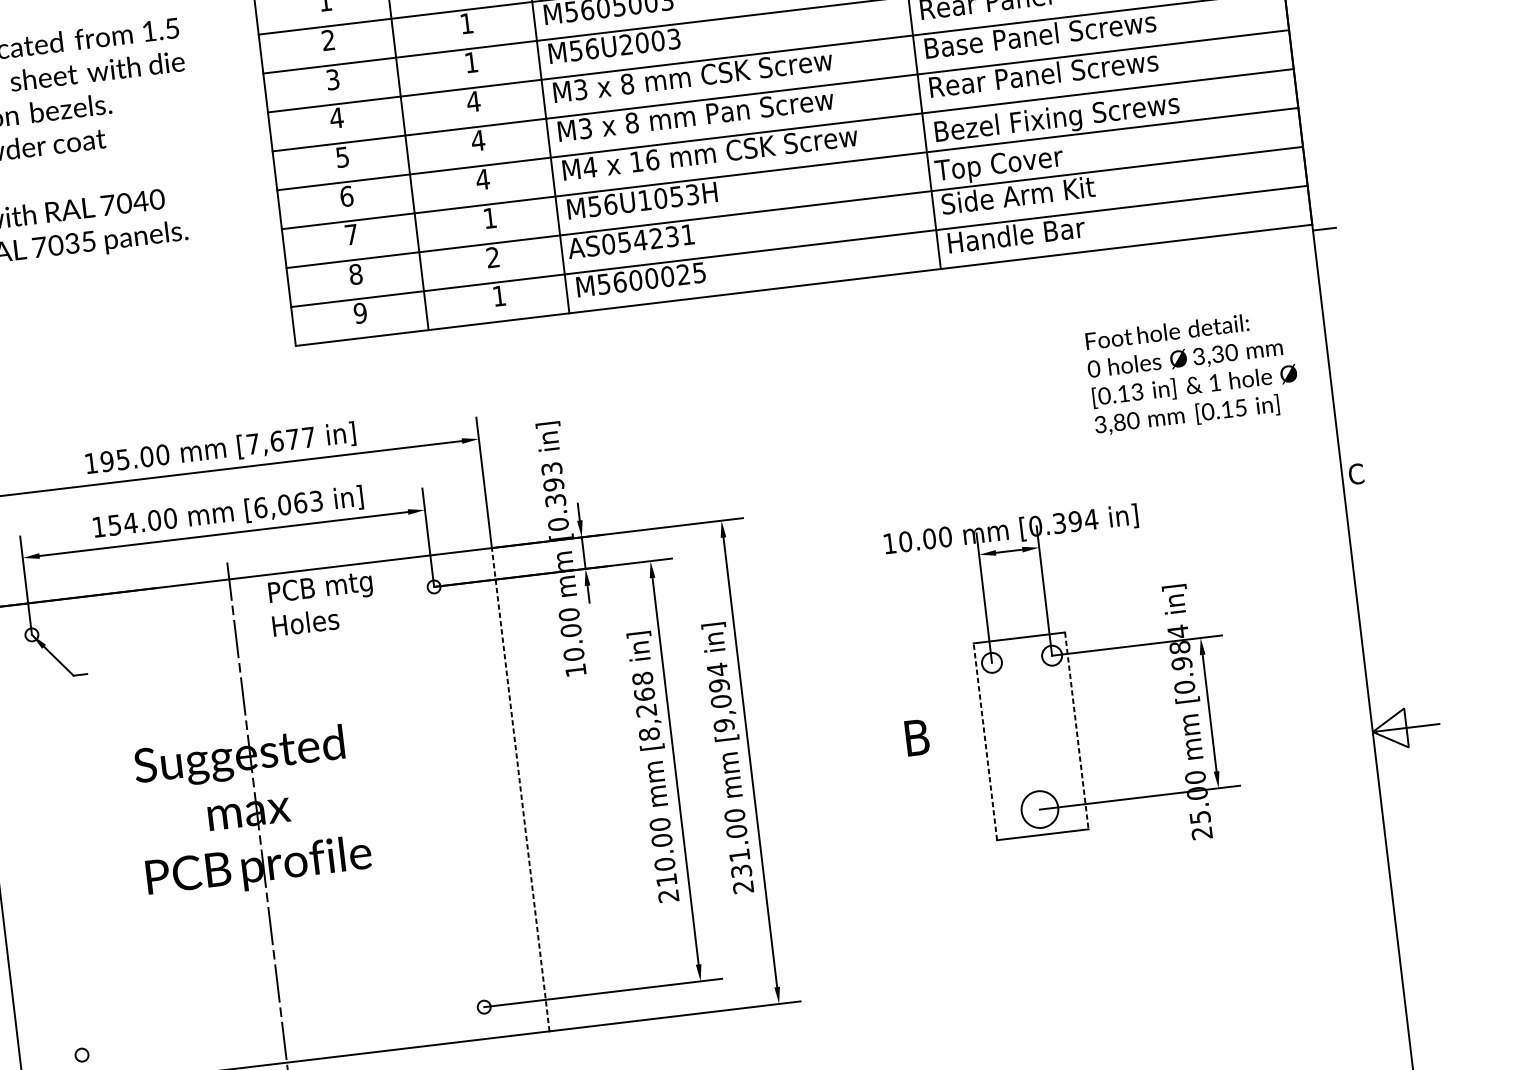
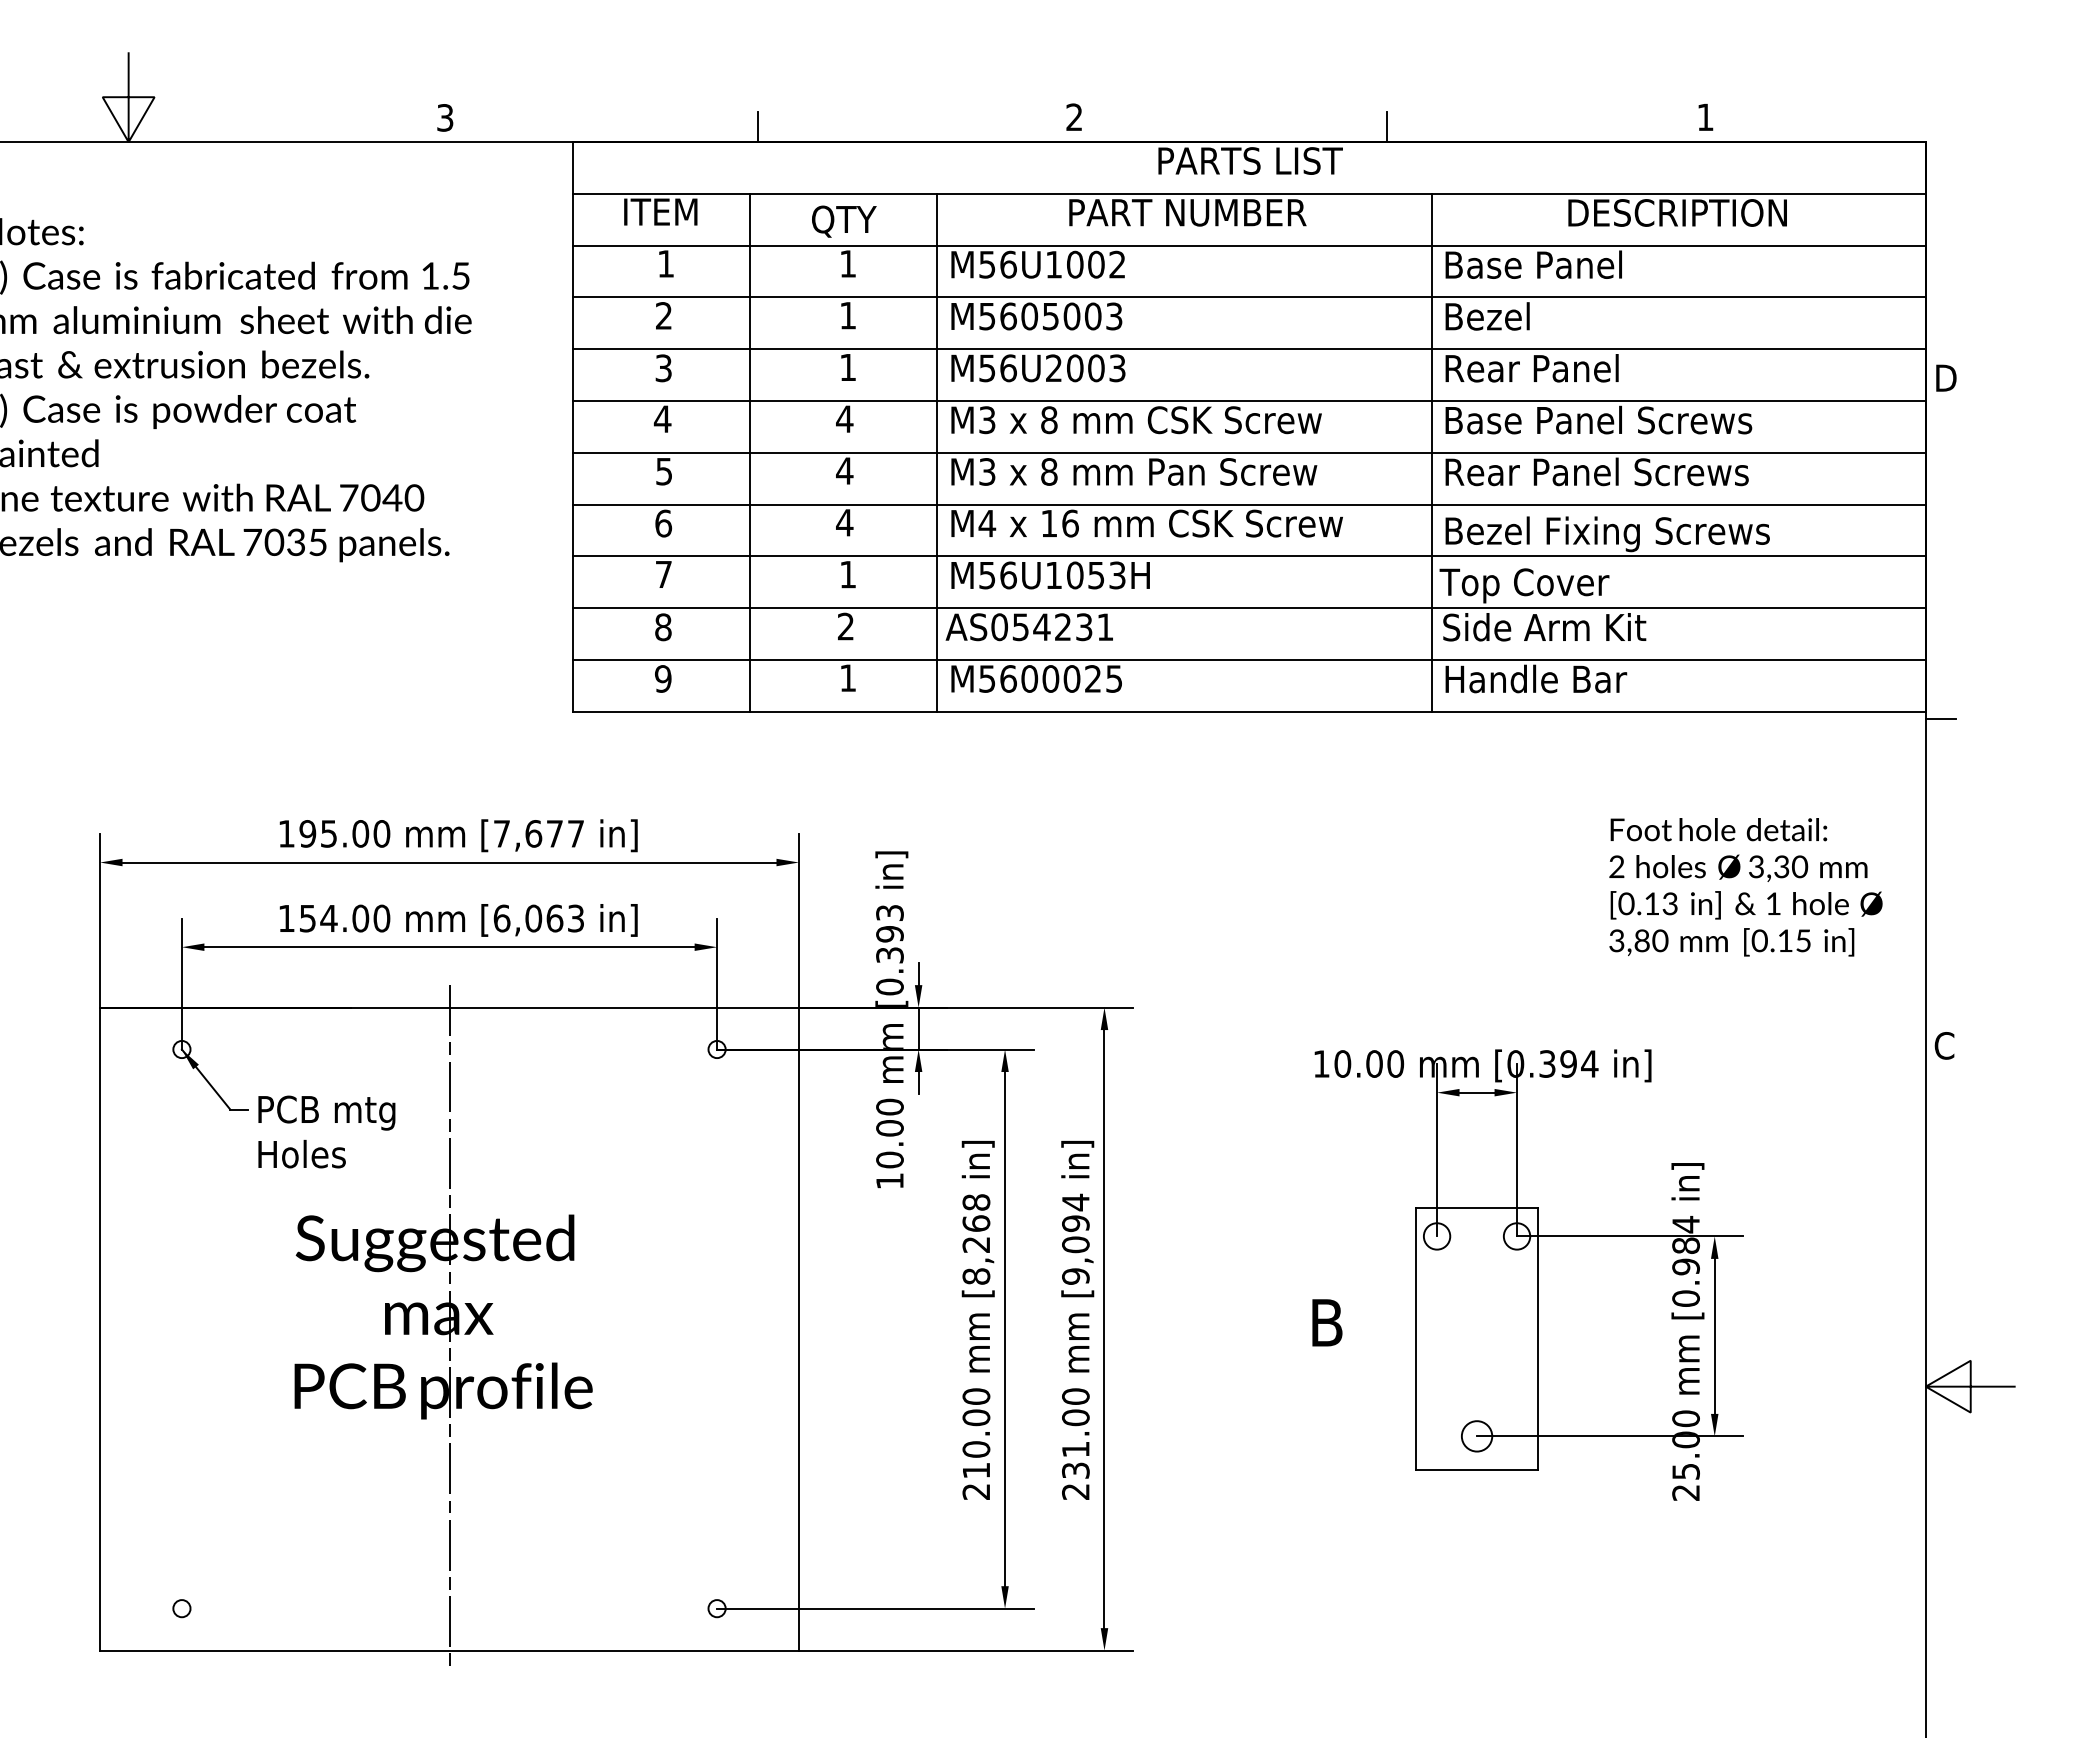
text: (1093, 368) -> (1616, 866), 0 -> 2
text: (322, 603) -> (326, 1131), moved
line: (1076, 730) -> (1537, 1338), dashed -> solid
line: (985, 741) -> (1416, 1338), dashed -> solid
line: (520, 789) -> (798, 1328), dashed -> solid
circle: (1039, 809) -> (1476, 1436), size x0.62

